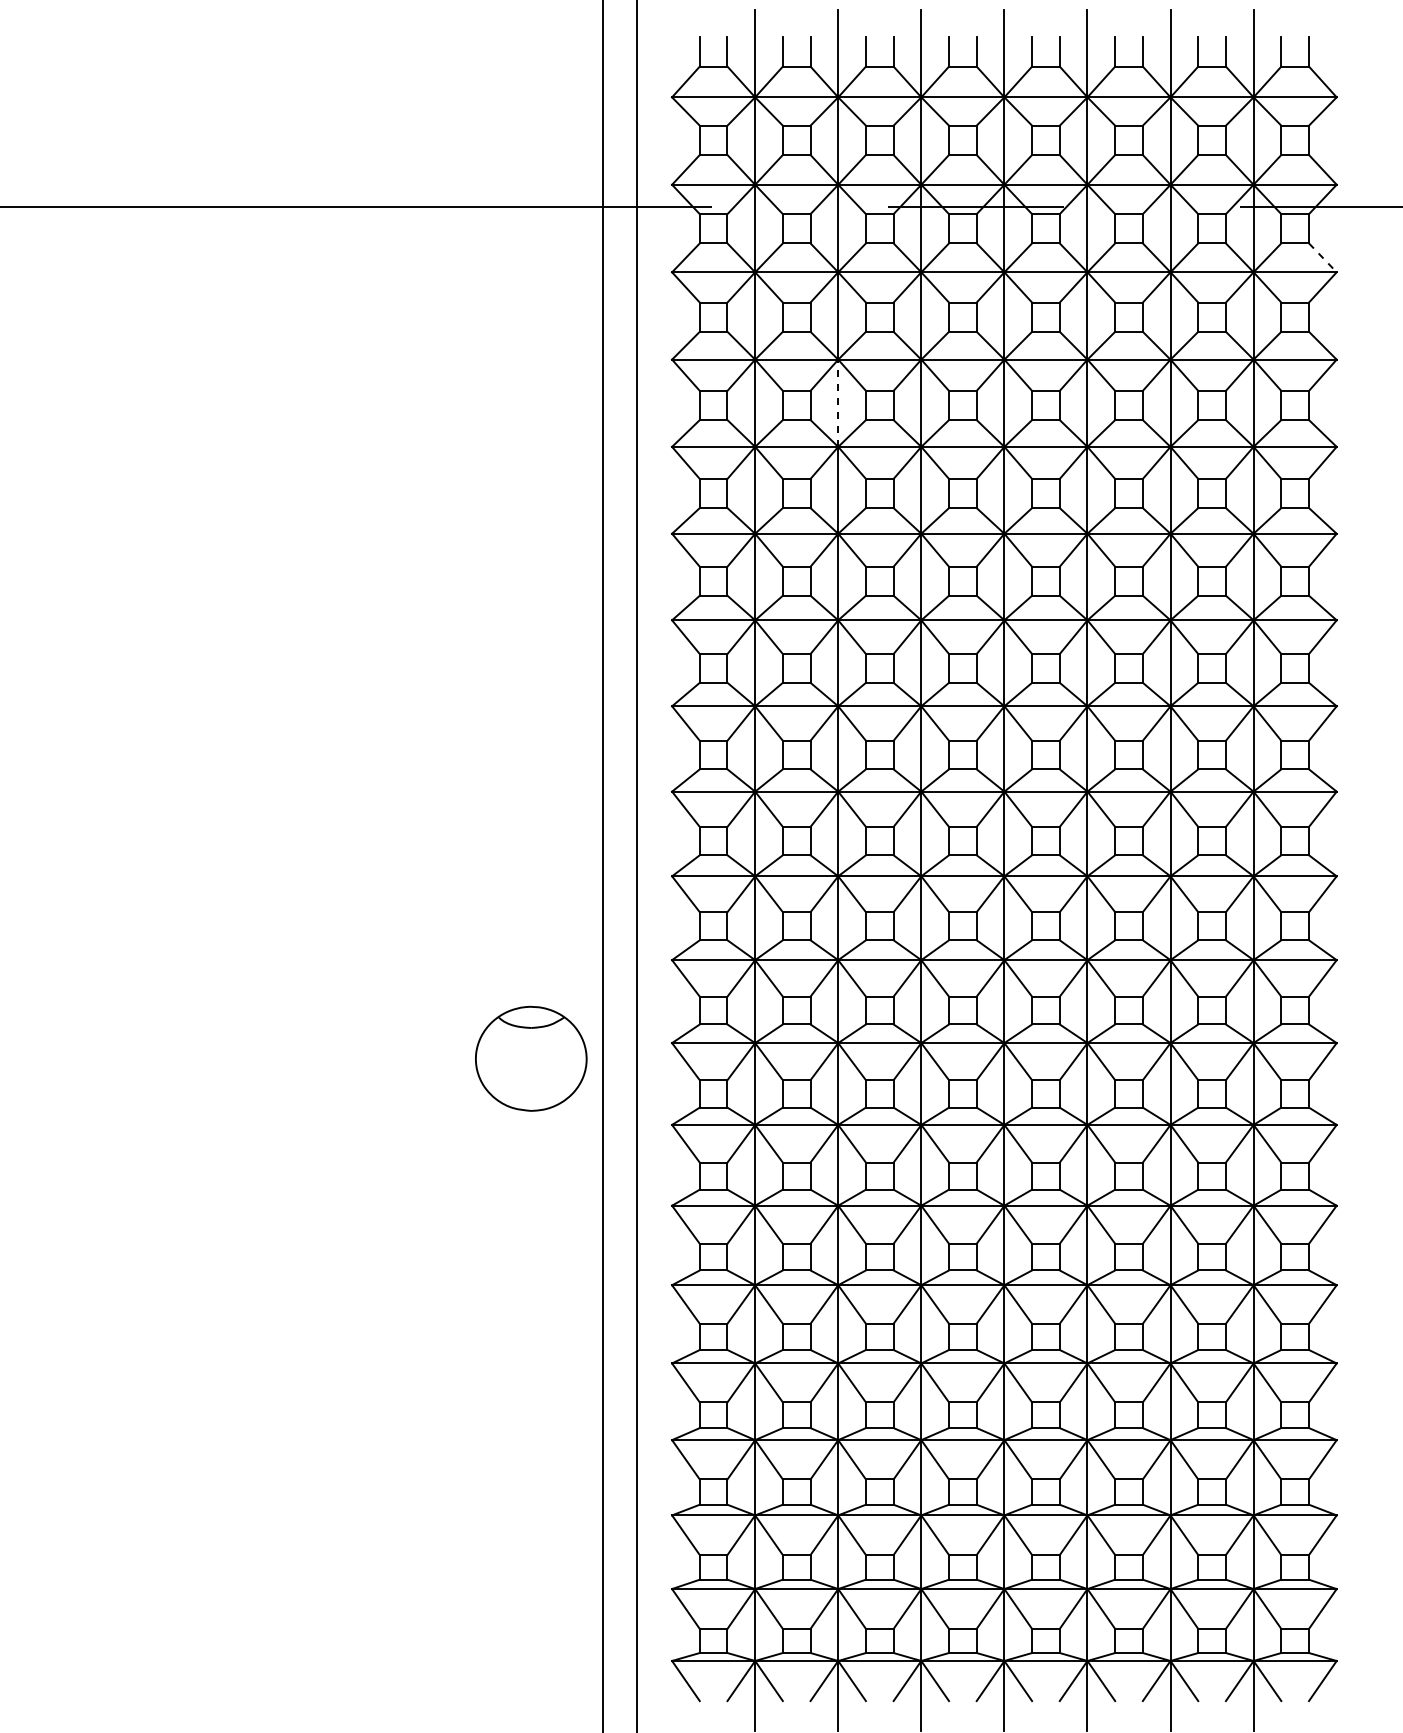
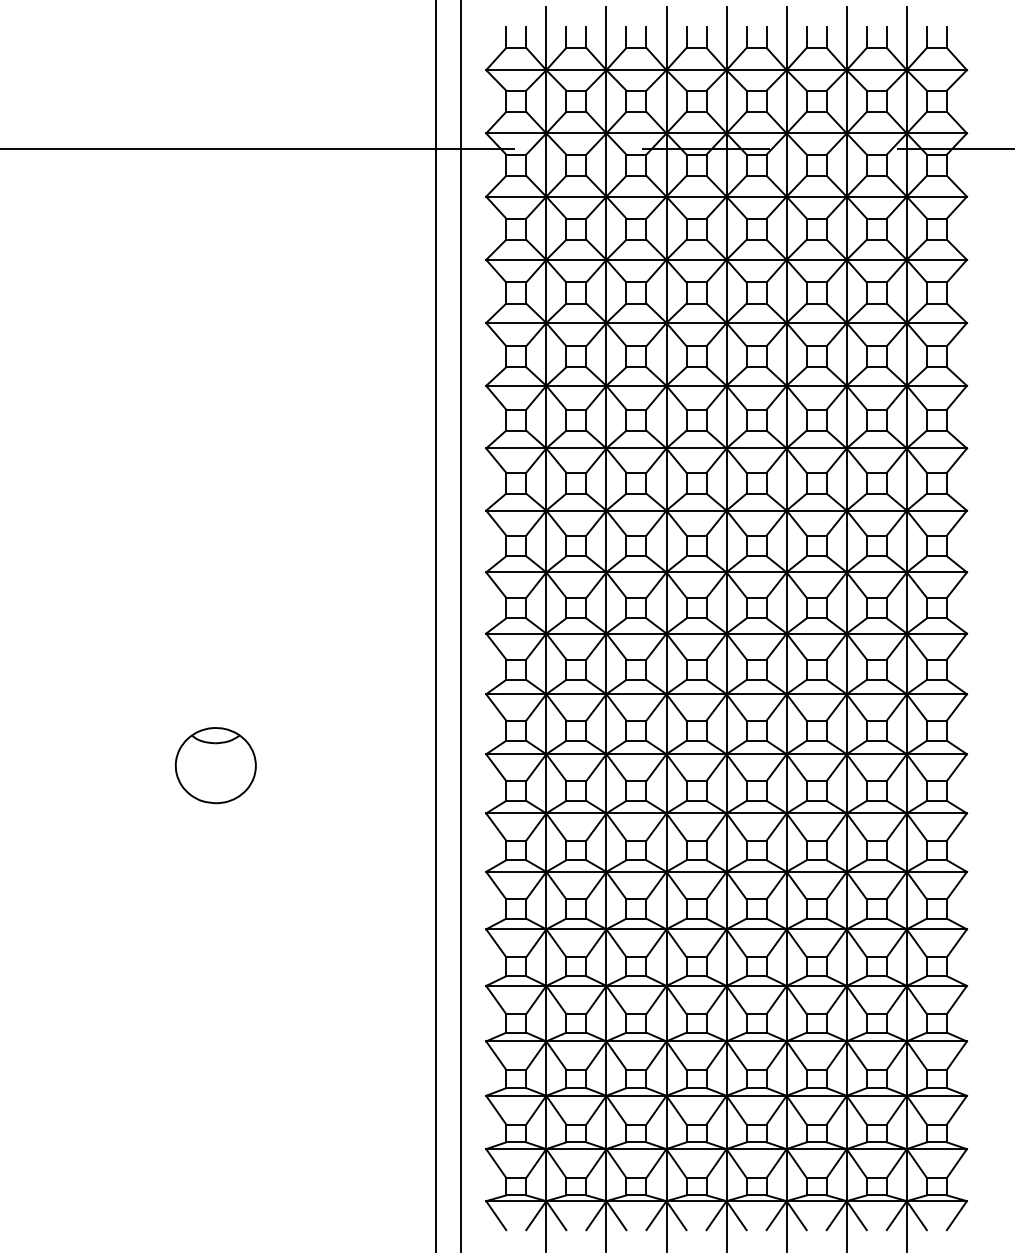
line: (1323, 258) -> (957, 186), dashed -> solid
line: (838, 403) -> (606, 291), dashed -> solid
part: (531, 1058) -> (216, 765), moved

